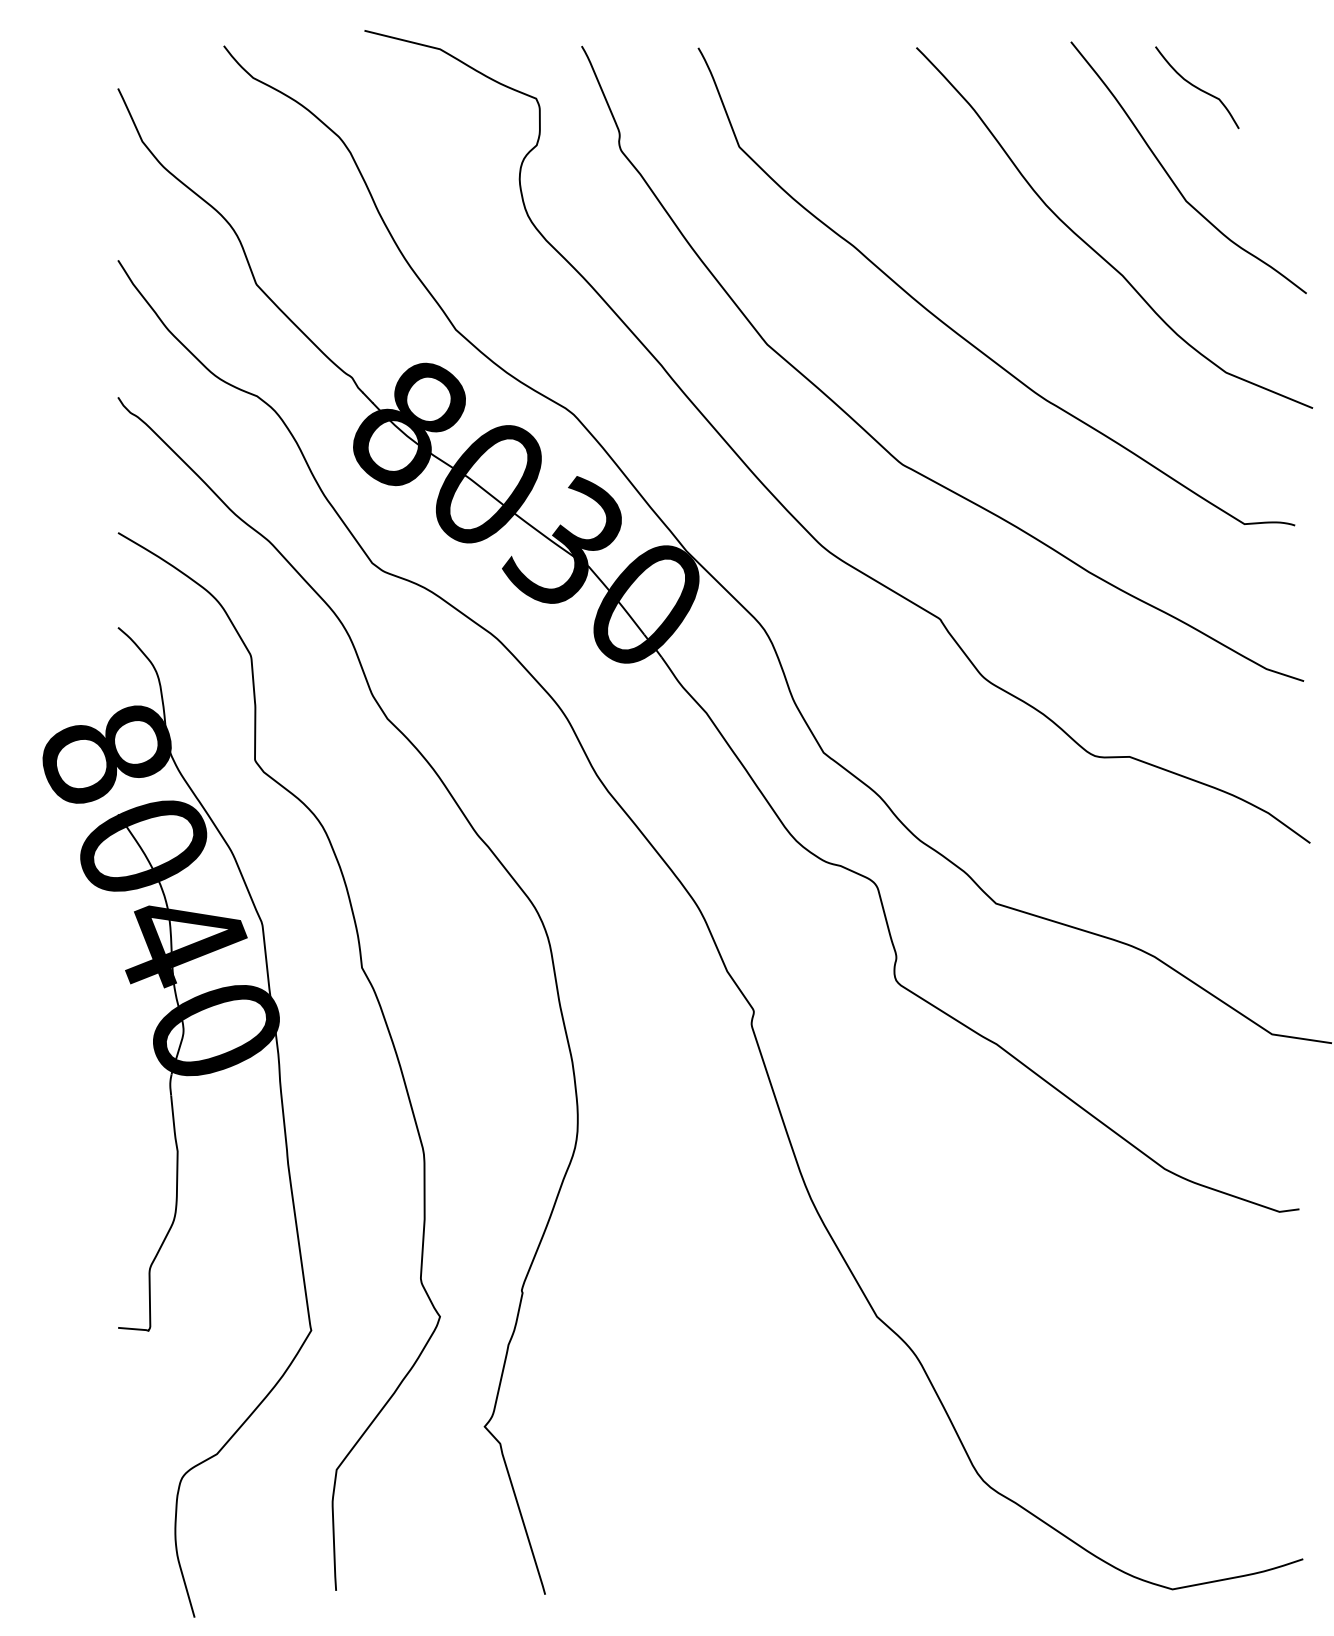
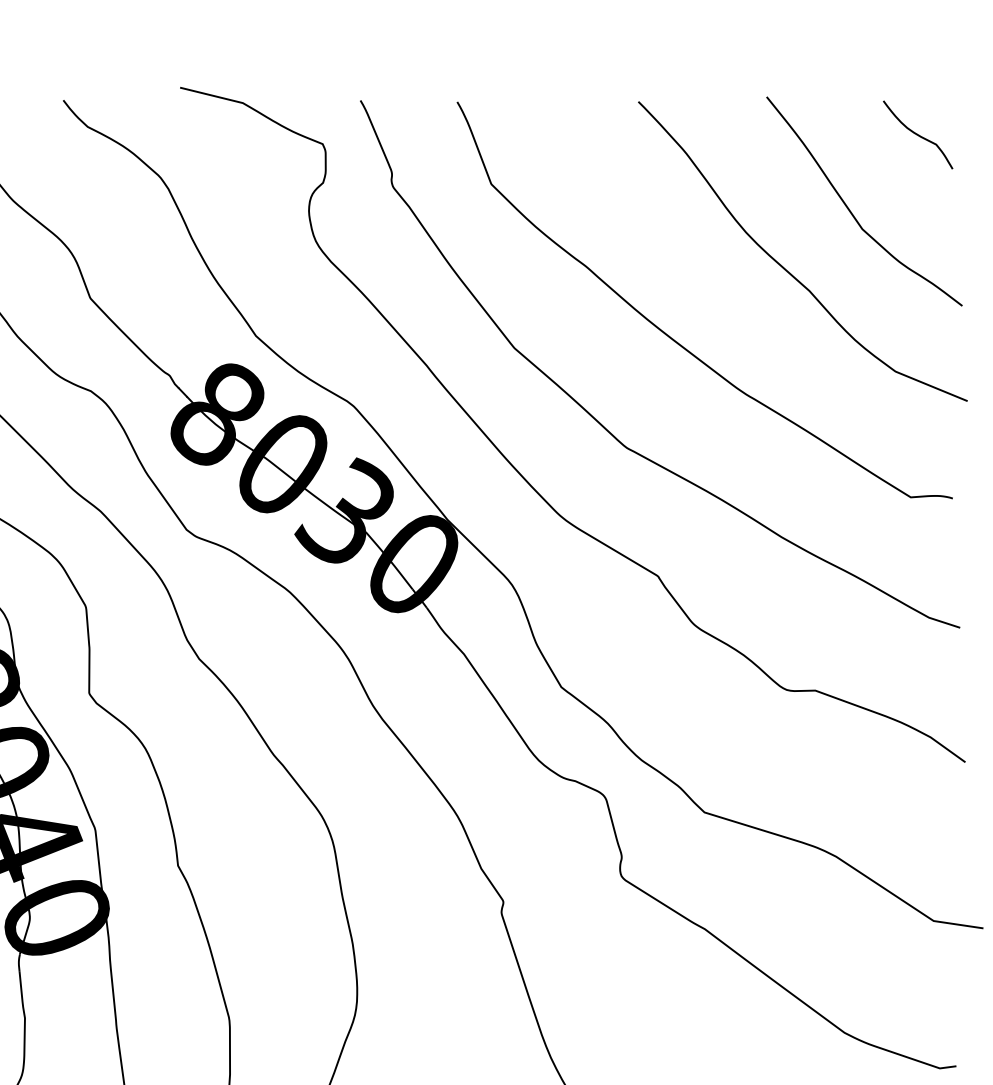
curve: (1197, 87) -> (918, 134), moved

